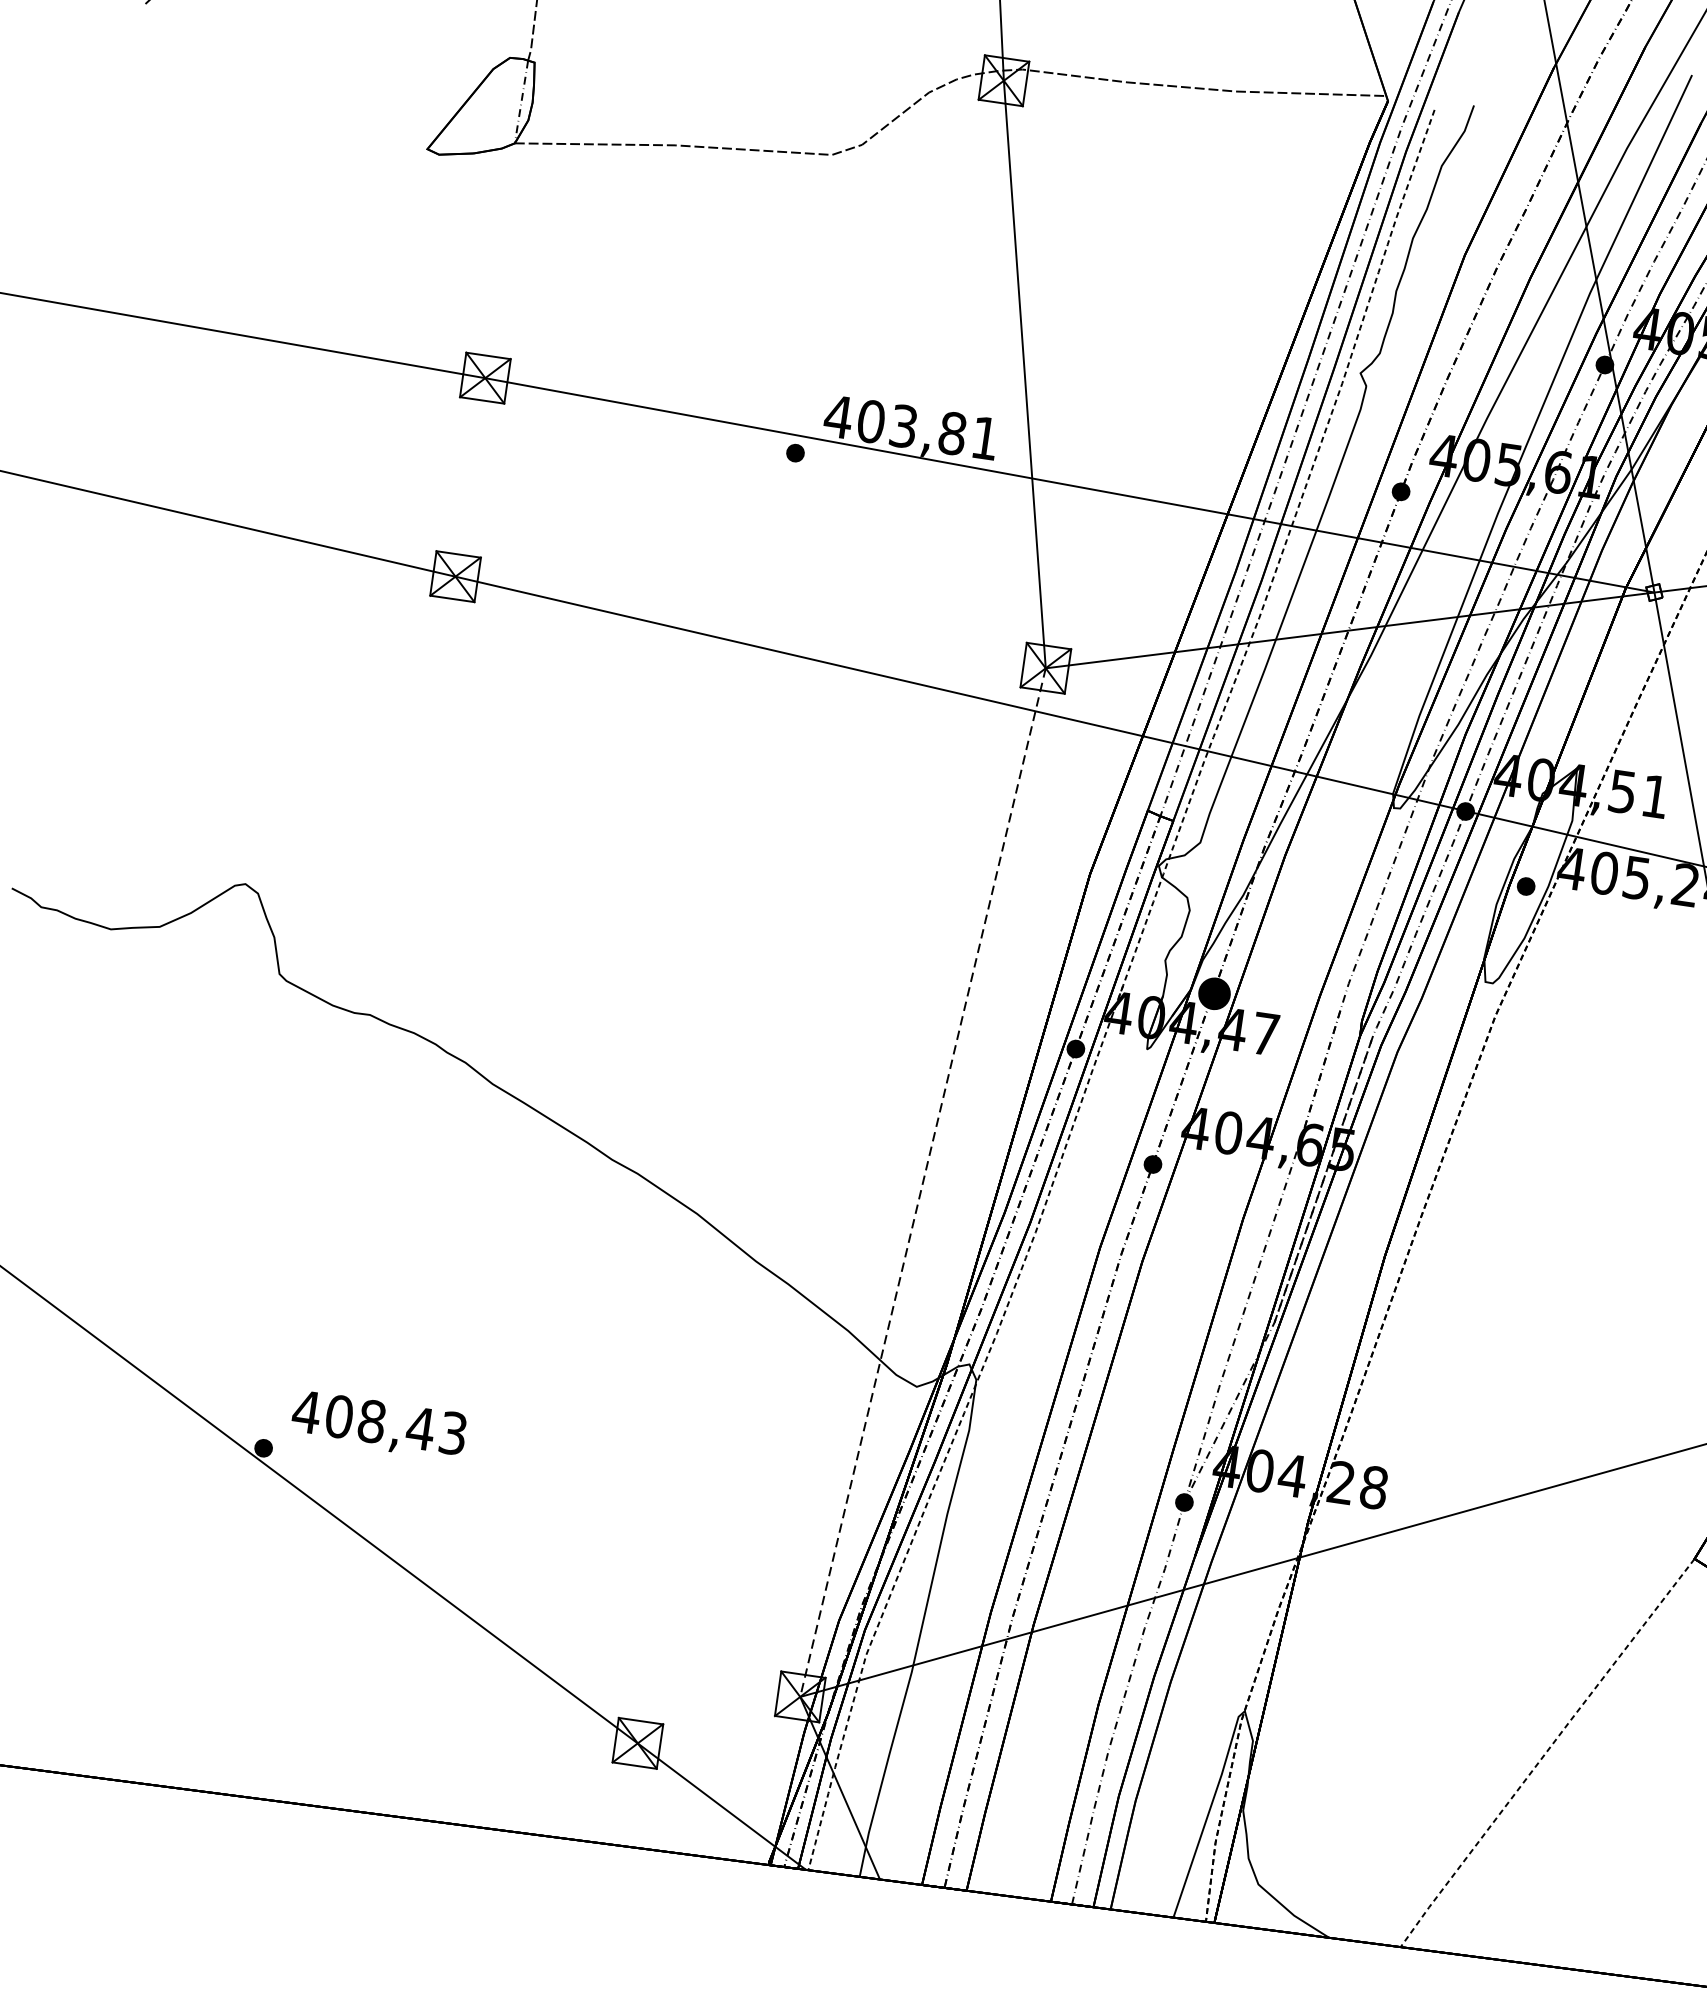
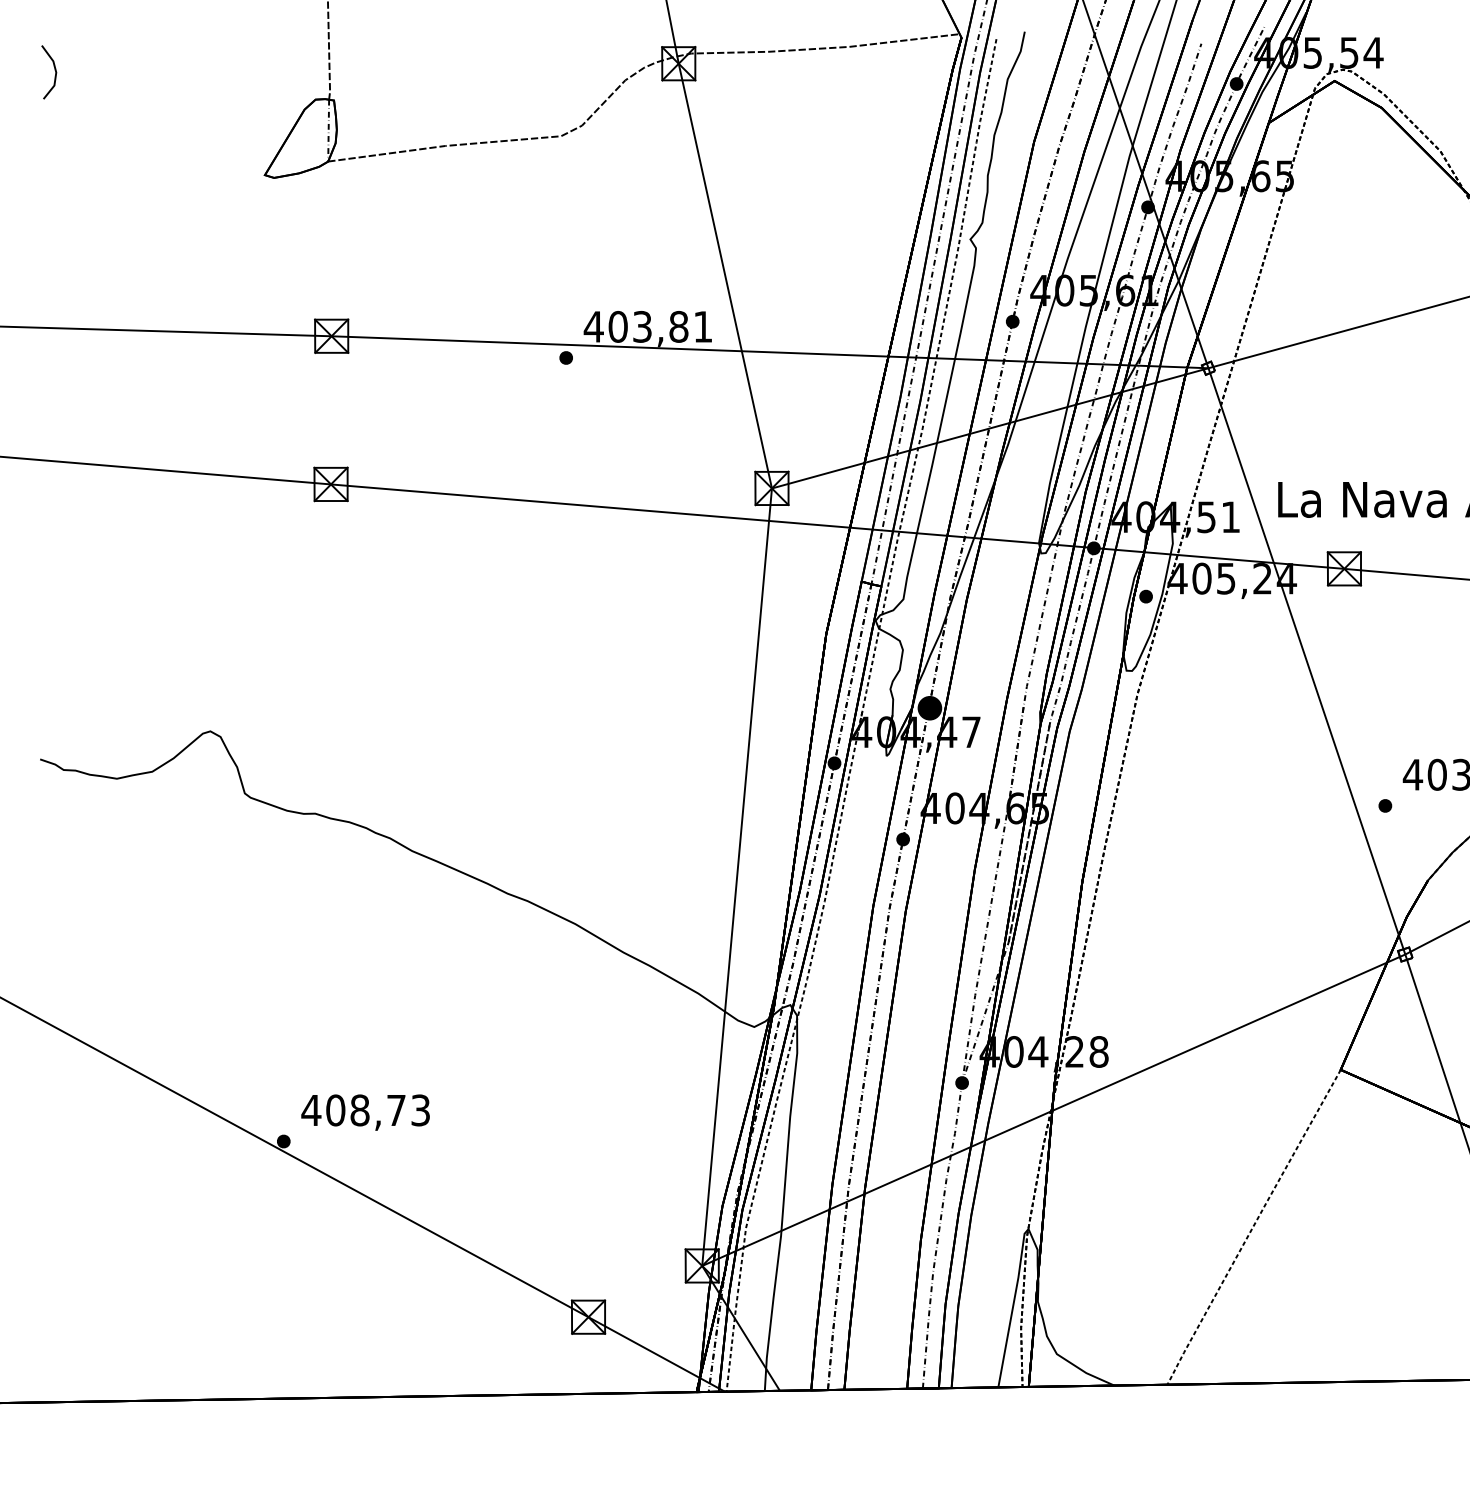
line: (923, 1183) -> (737, 877), dashed -> solid
text: (420, 1428) -> (396, 1110), 408,43 -> 408,73

